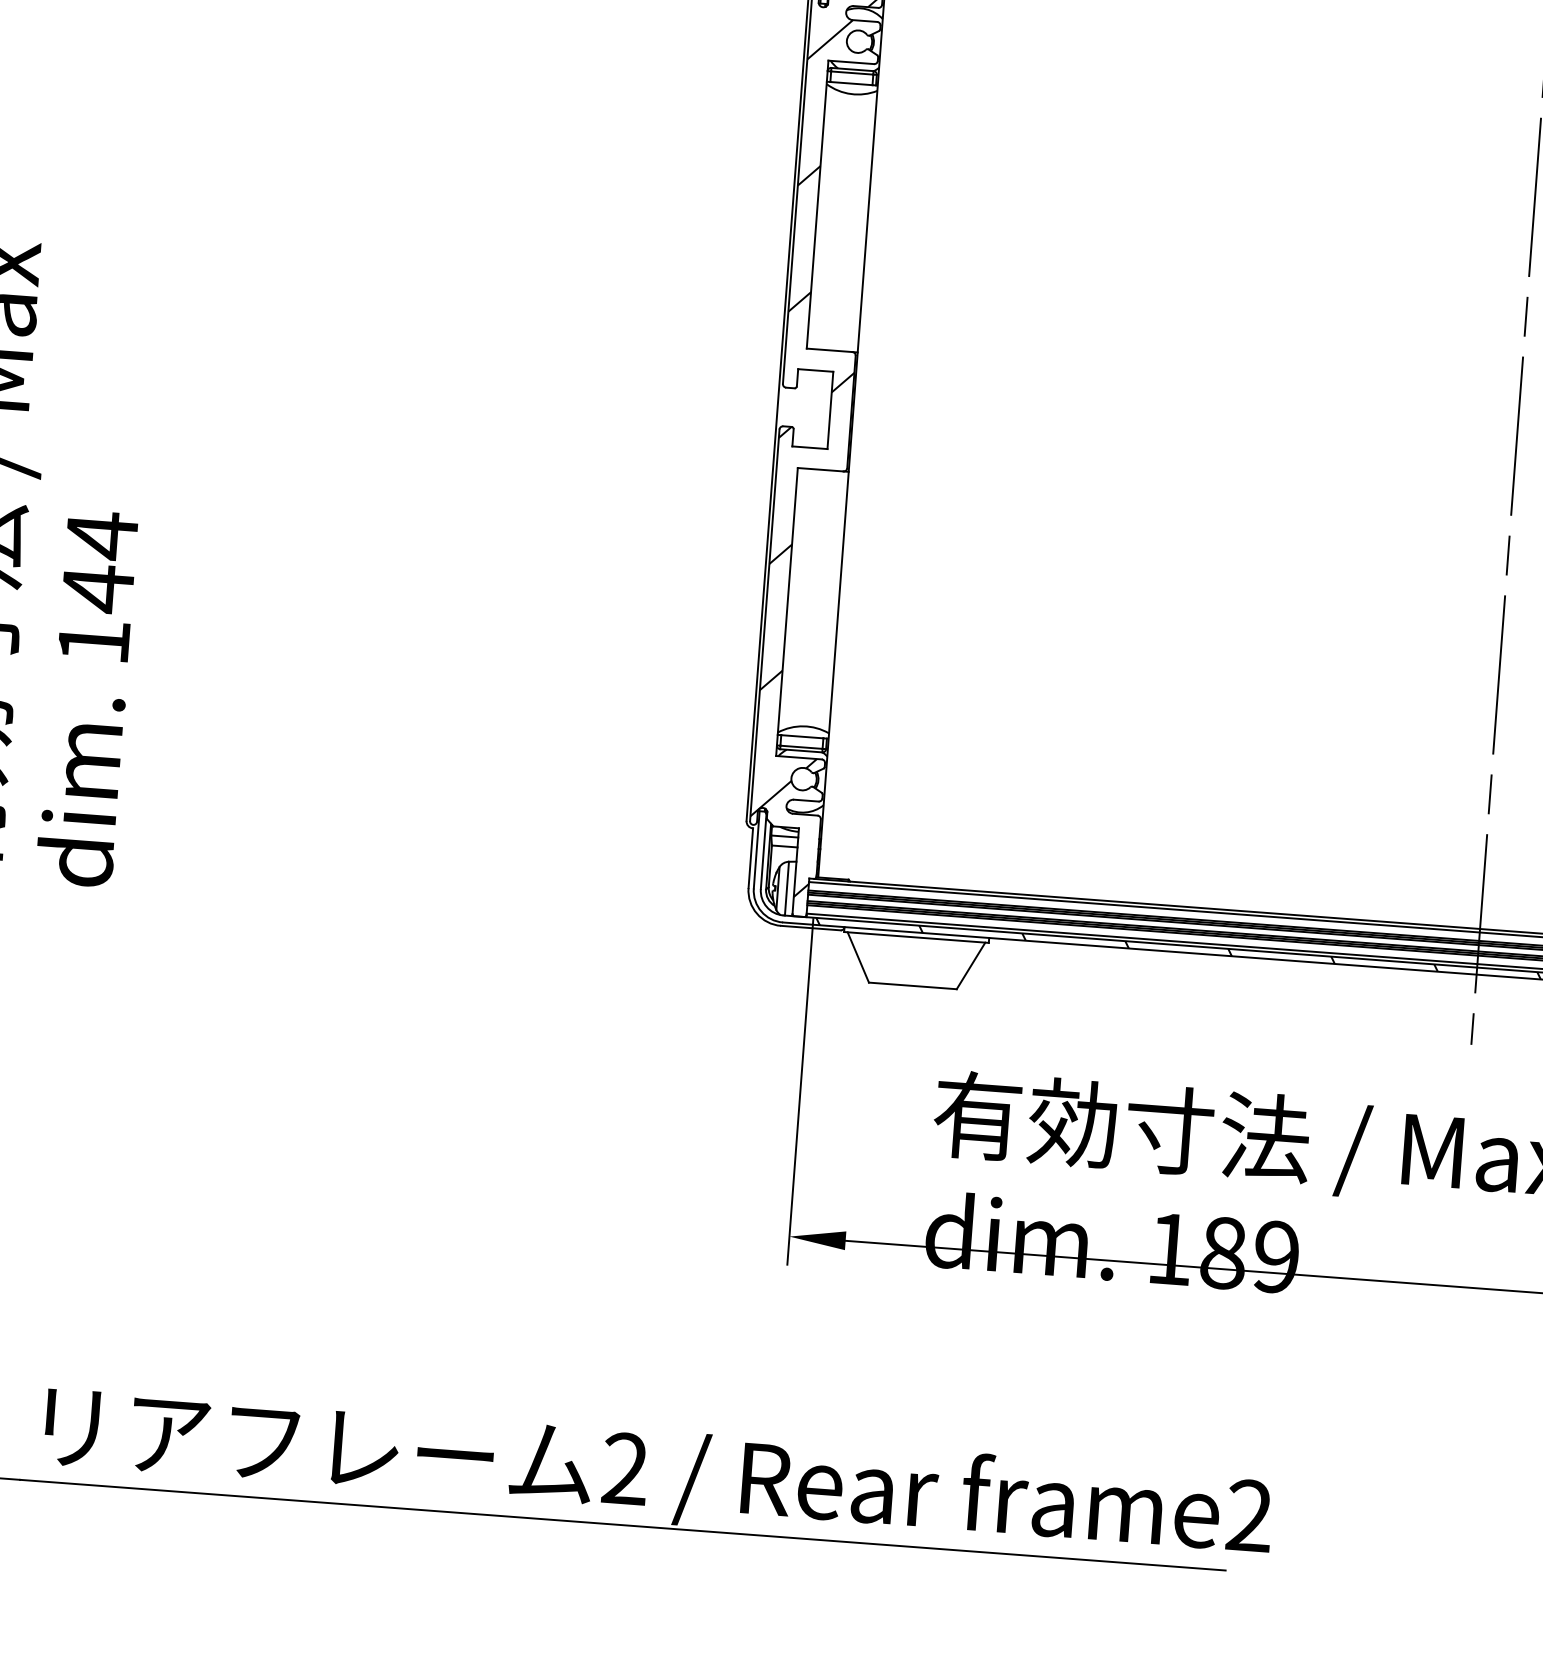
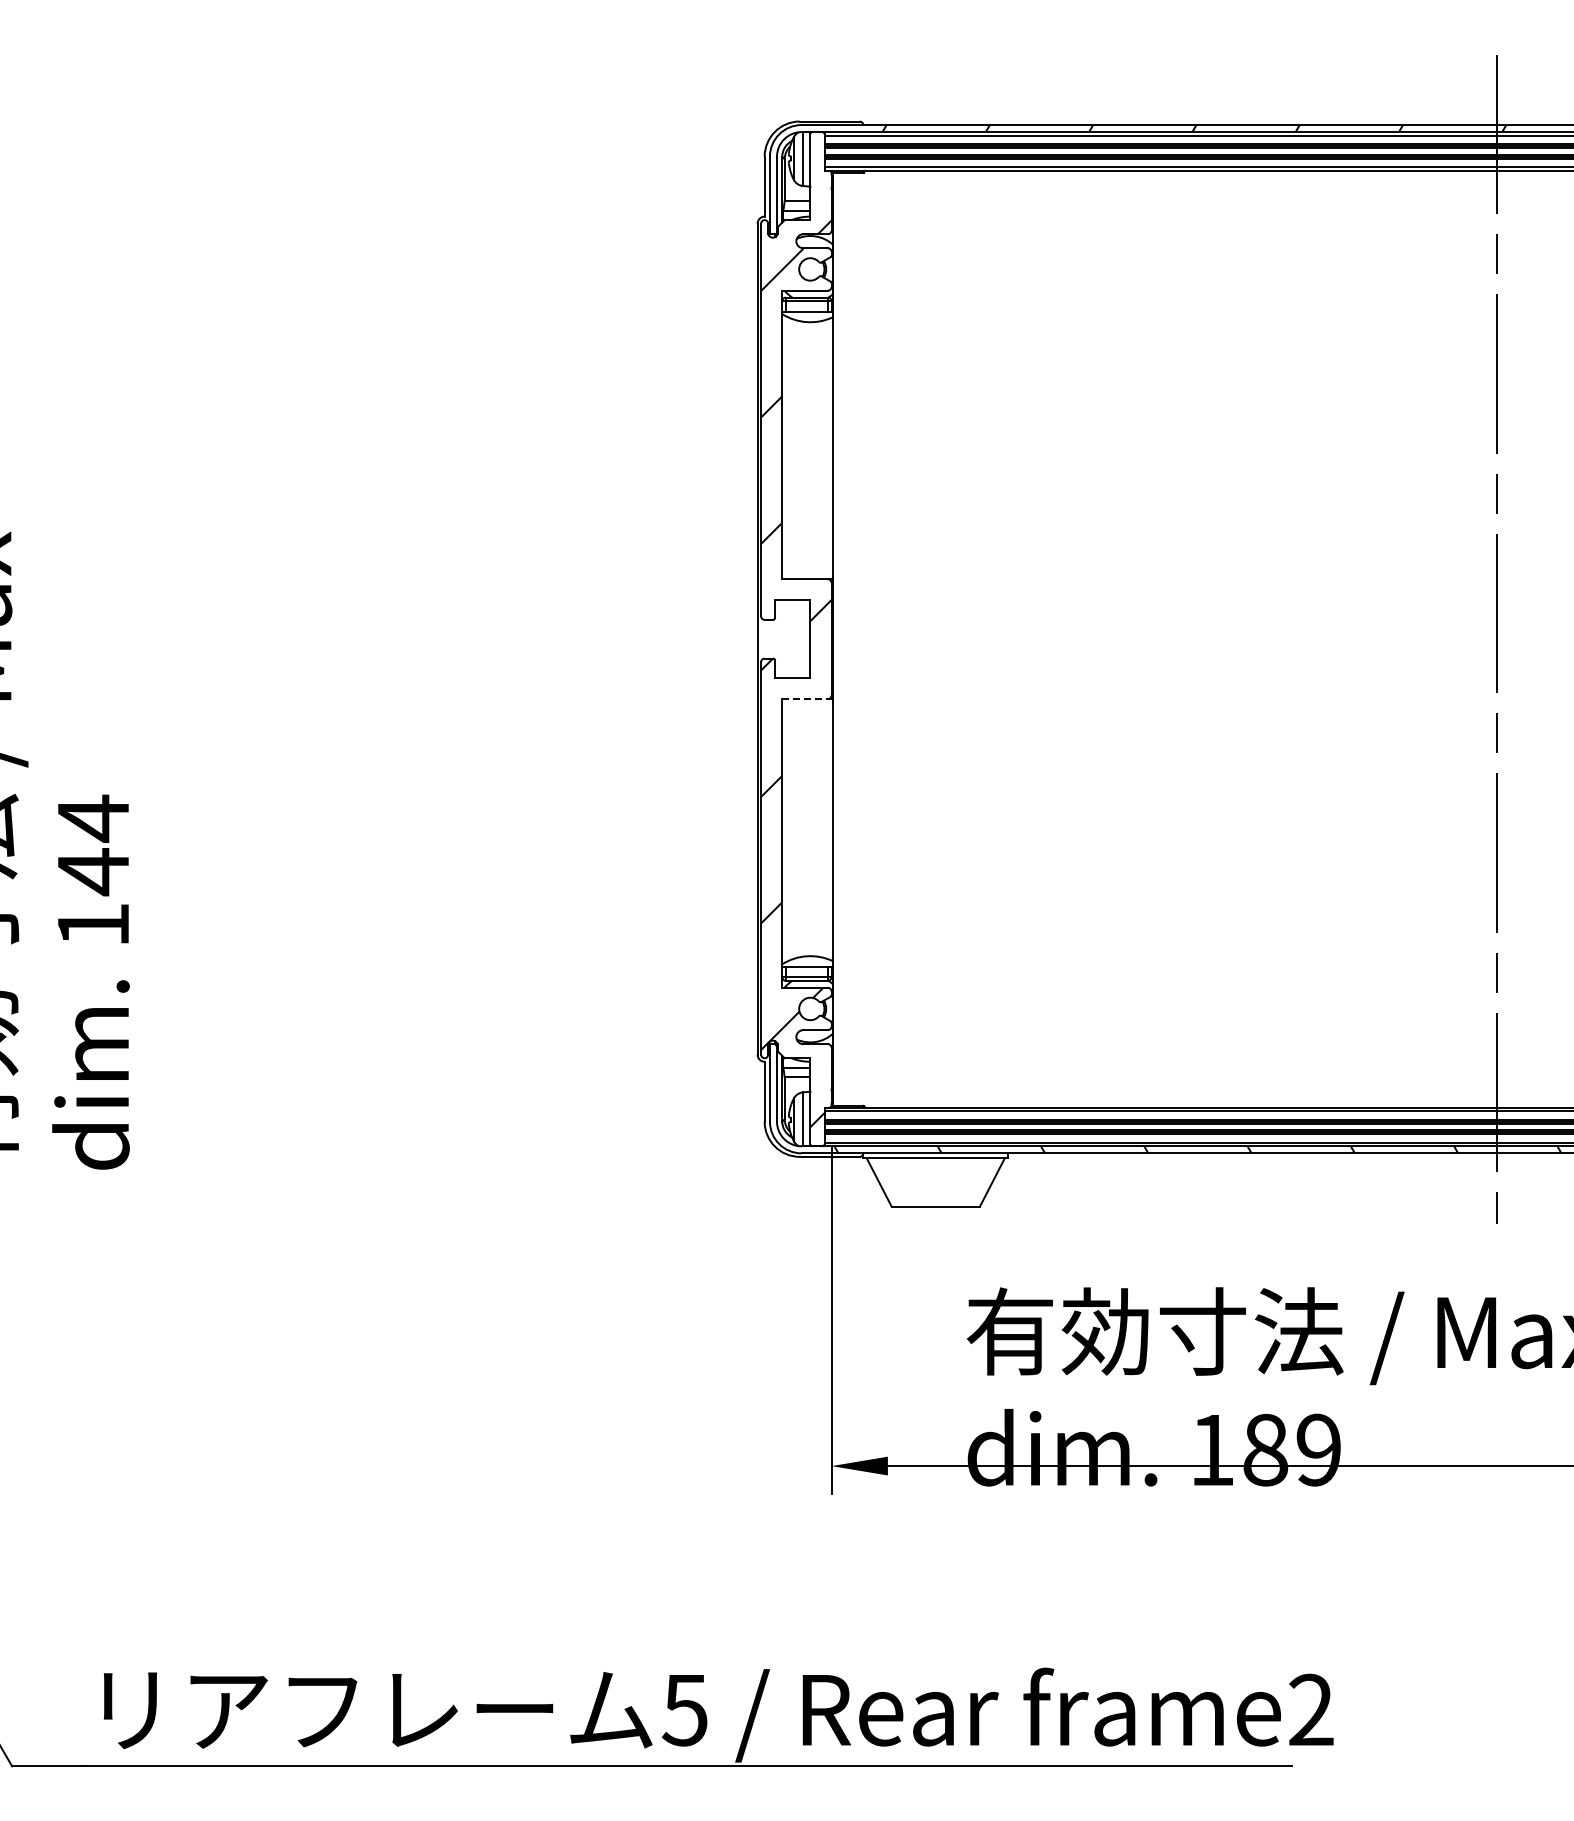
line: (820, 470) -> (805, 699), solid -> dashed
text: (624, 1468) -> (684, 1709), 2 -> 5

